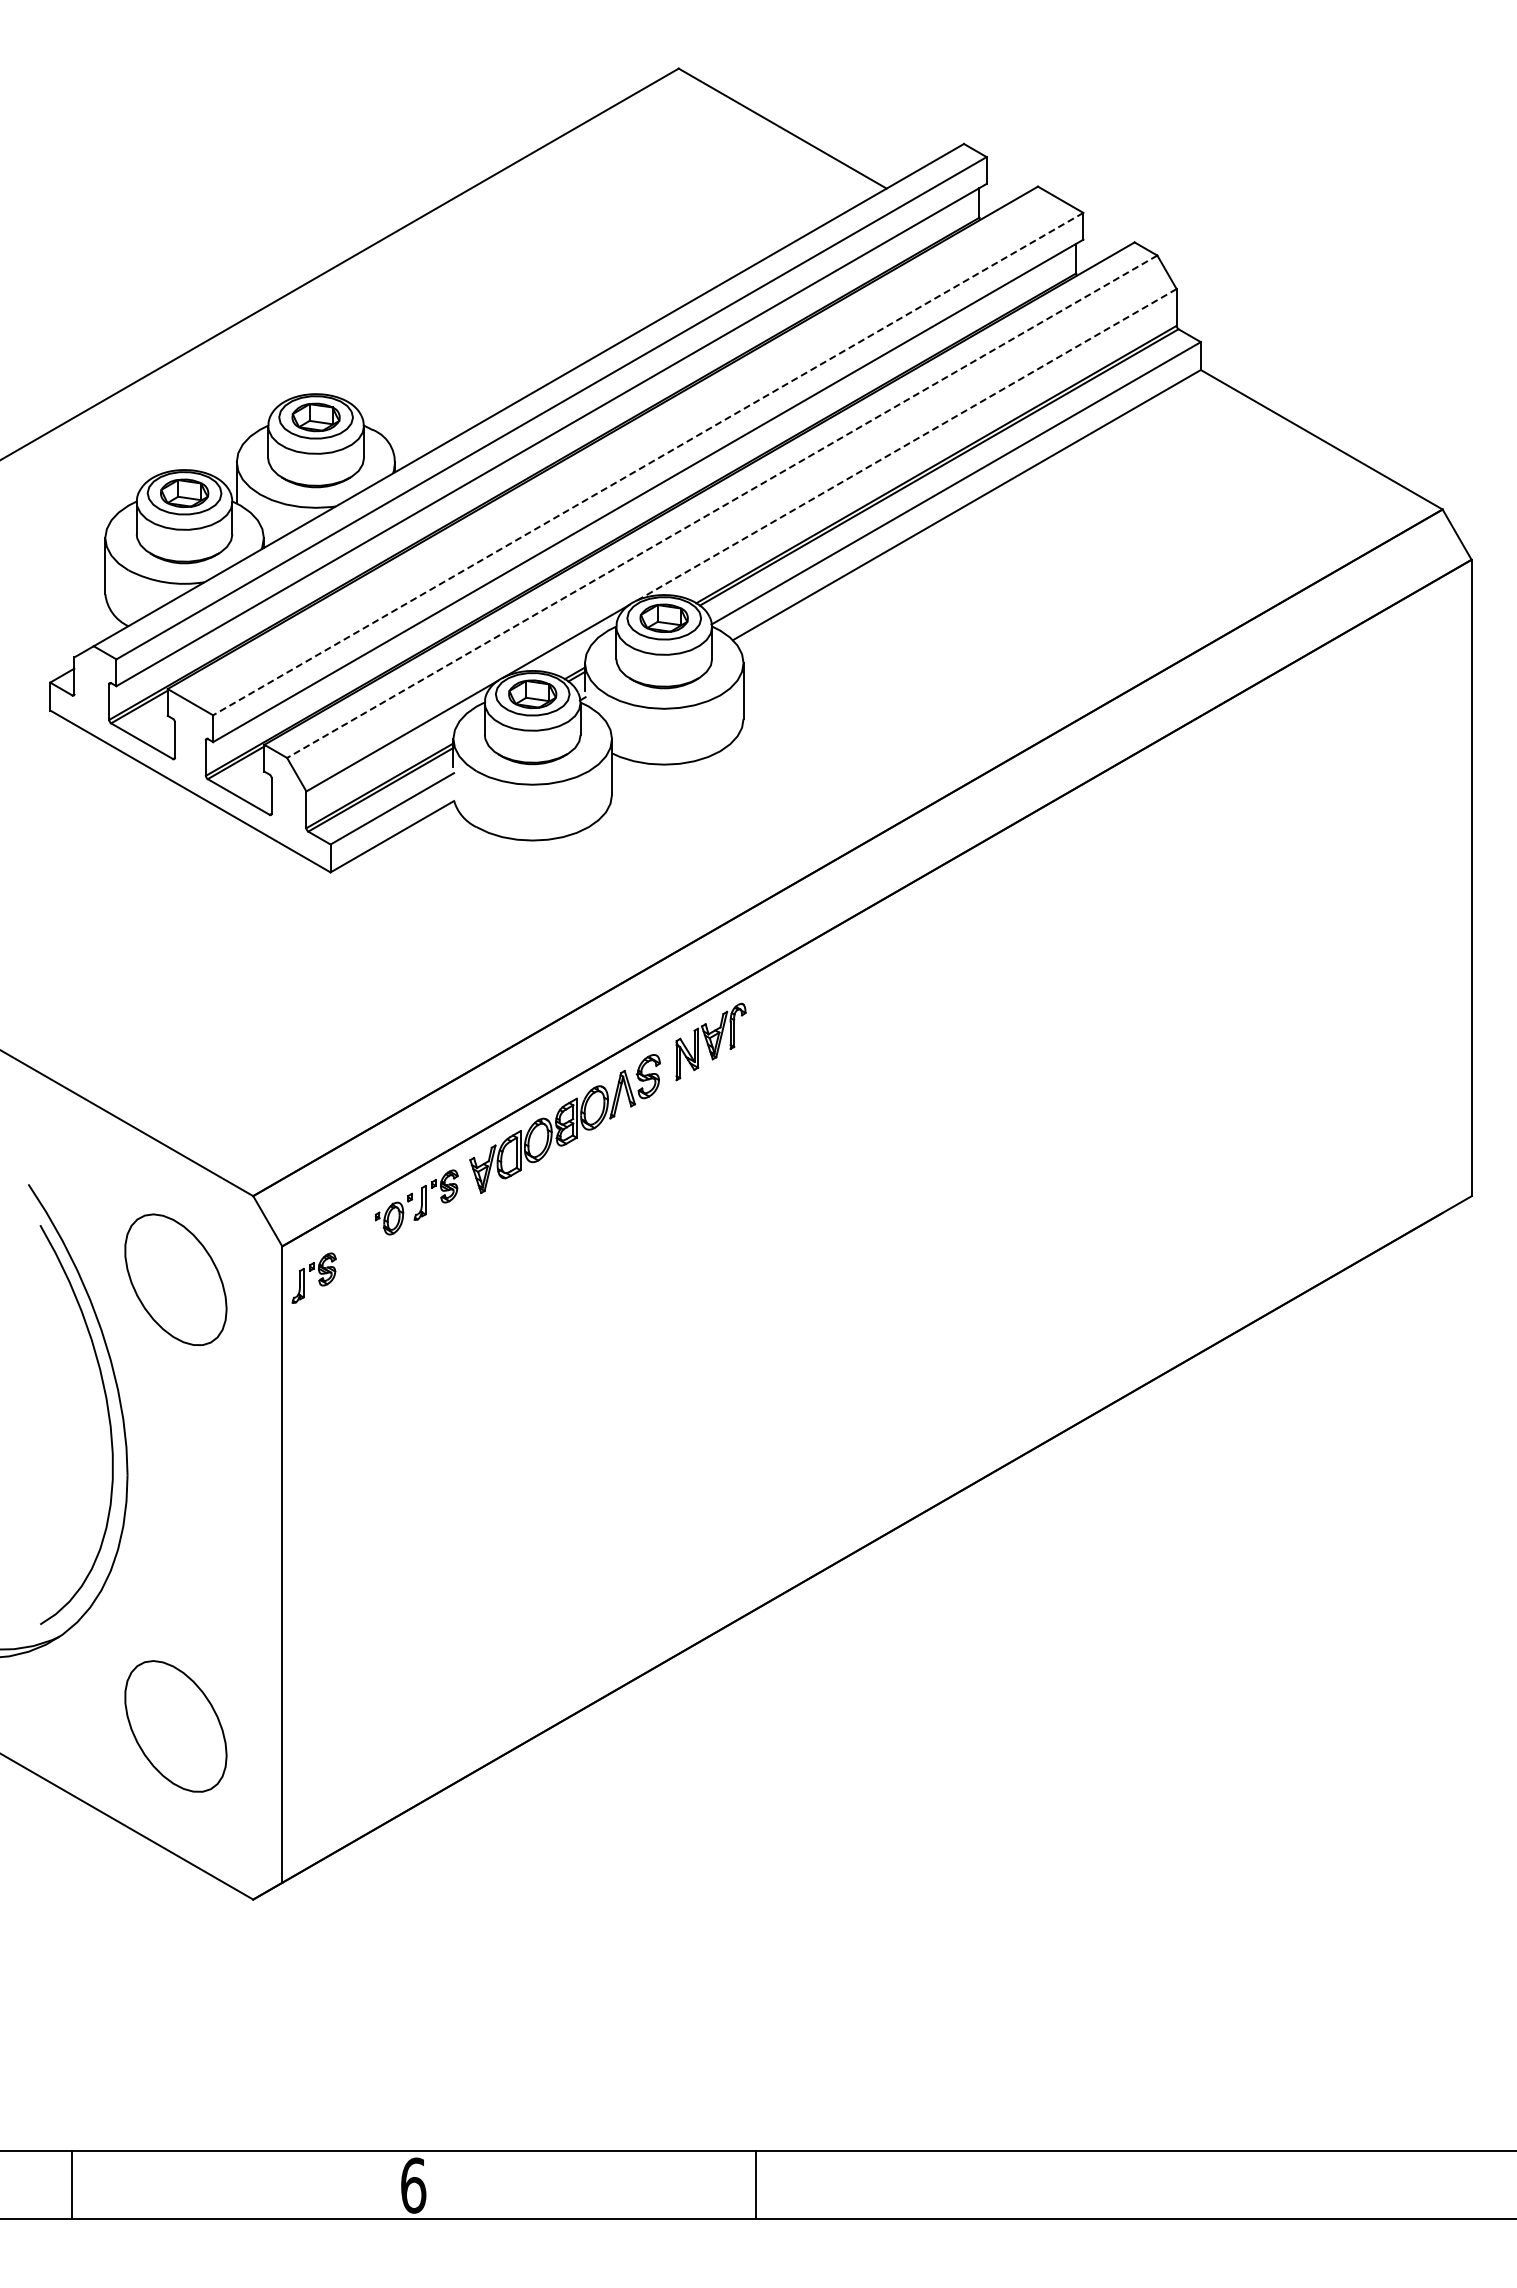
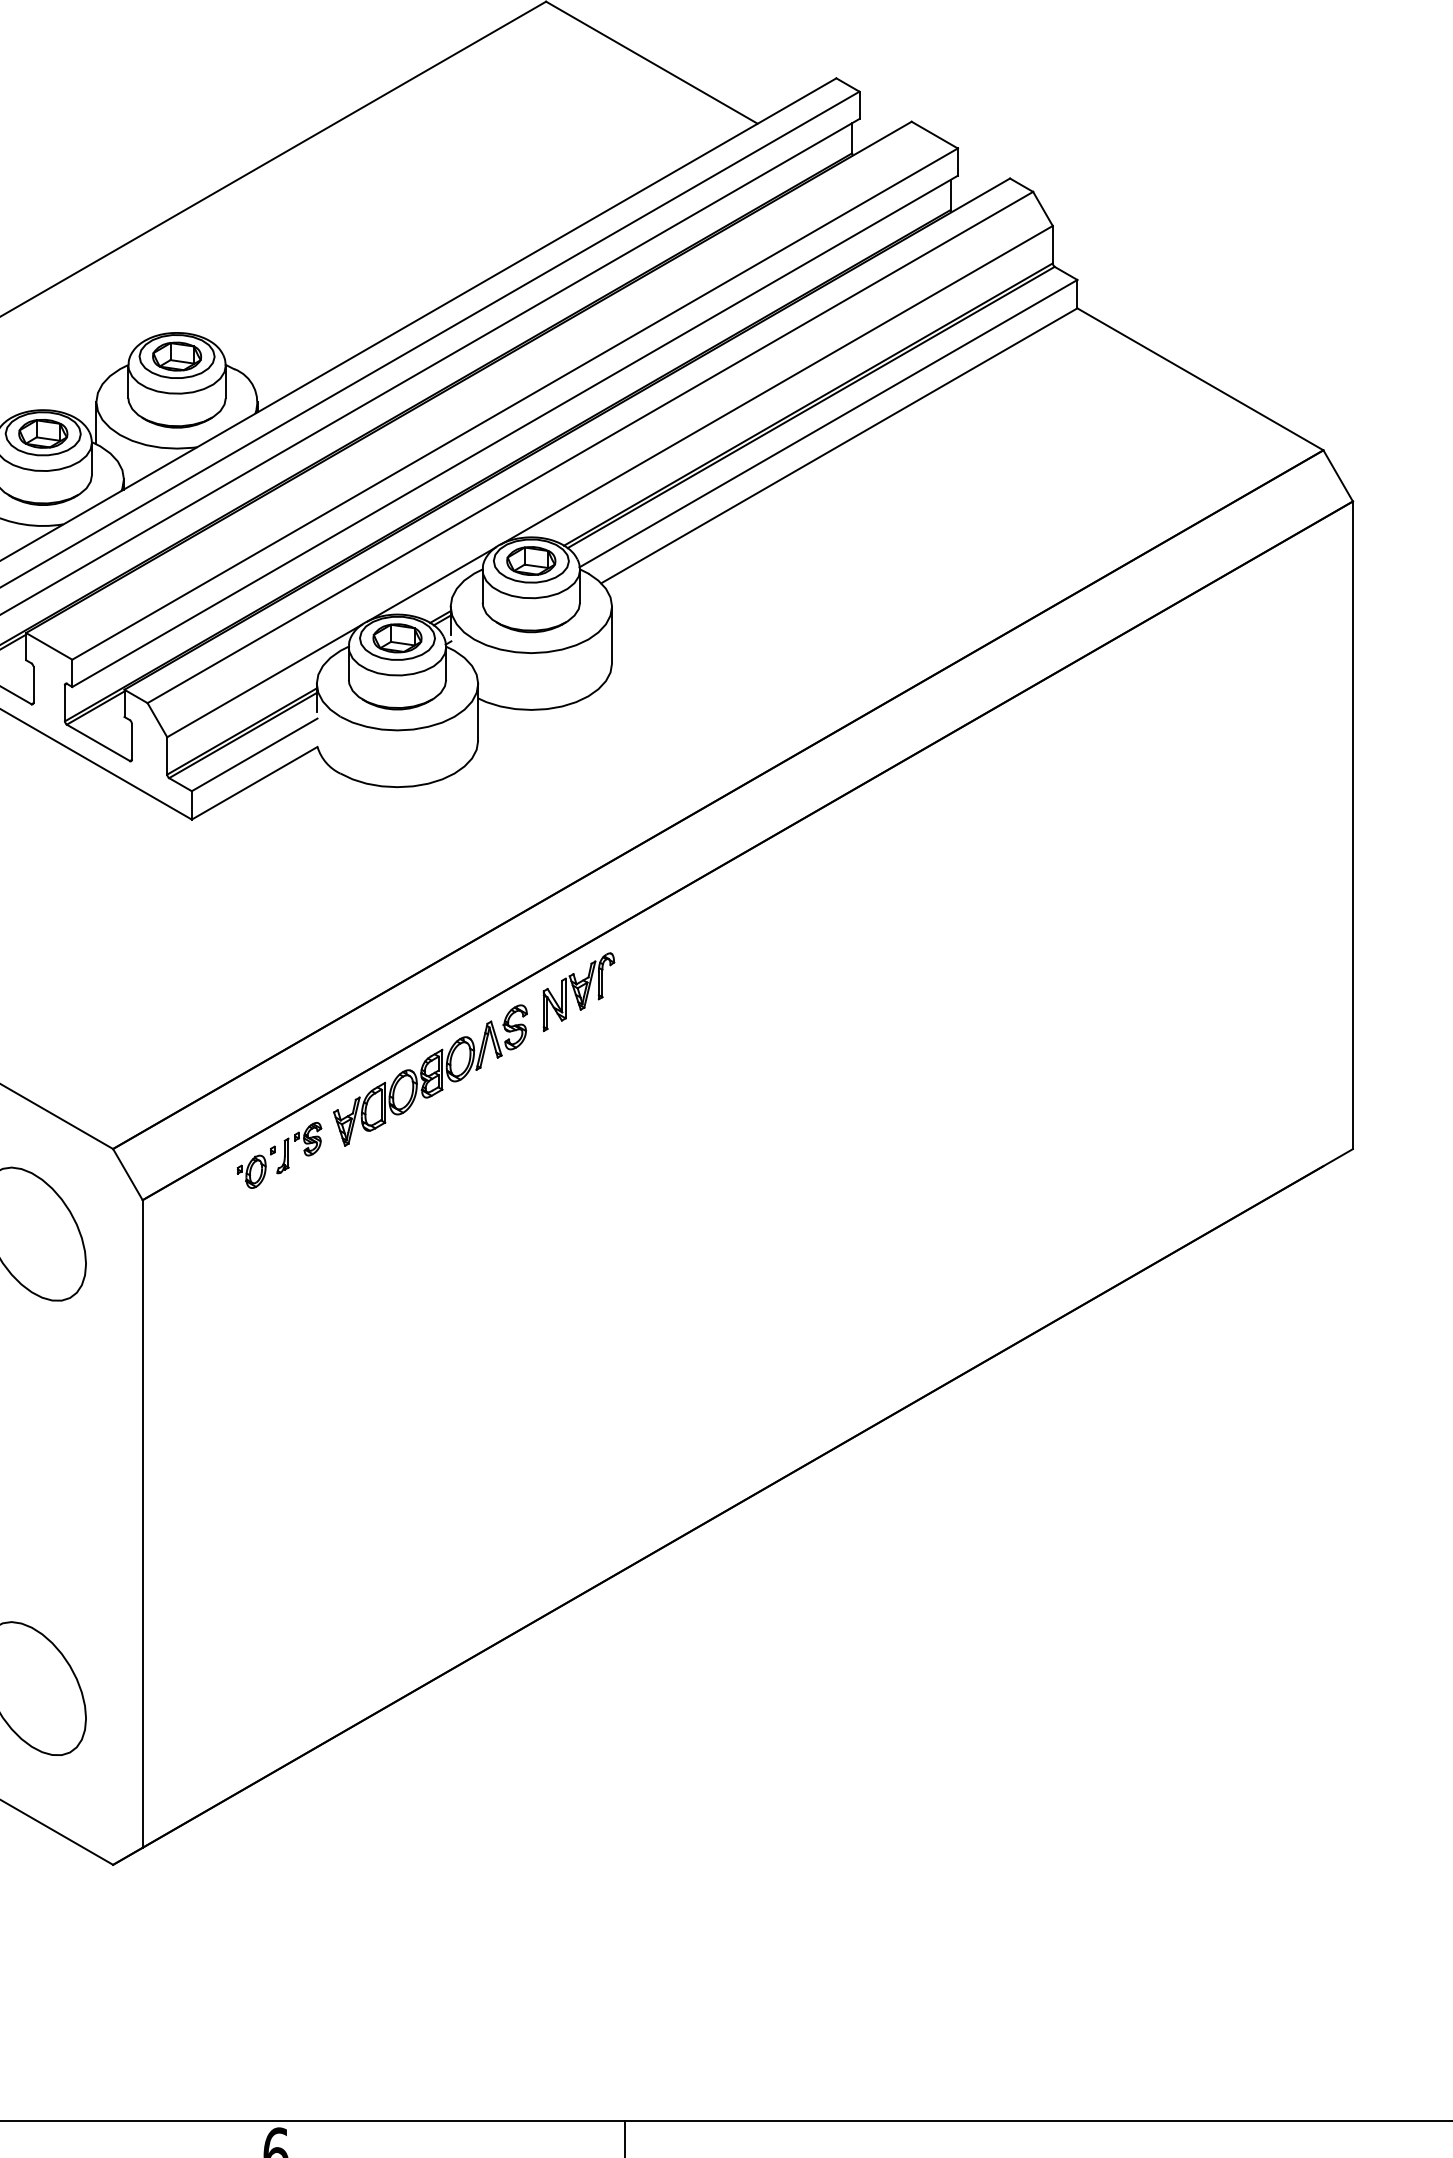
line: (905, 445) -> (776, 385), dashed -> solid
line: (647, 464) -> (514, 404), dashed -> solid
line: (721, 507) -> (589, 448), dashed -> solid
part: (313, 1277) -> (174, 1231), removed

